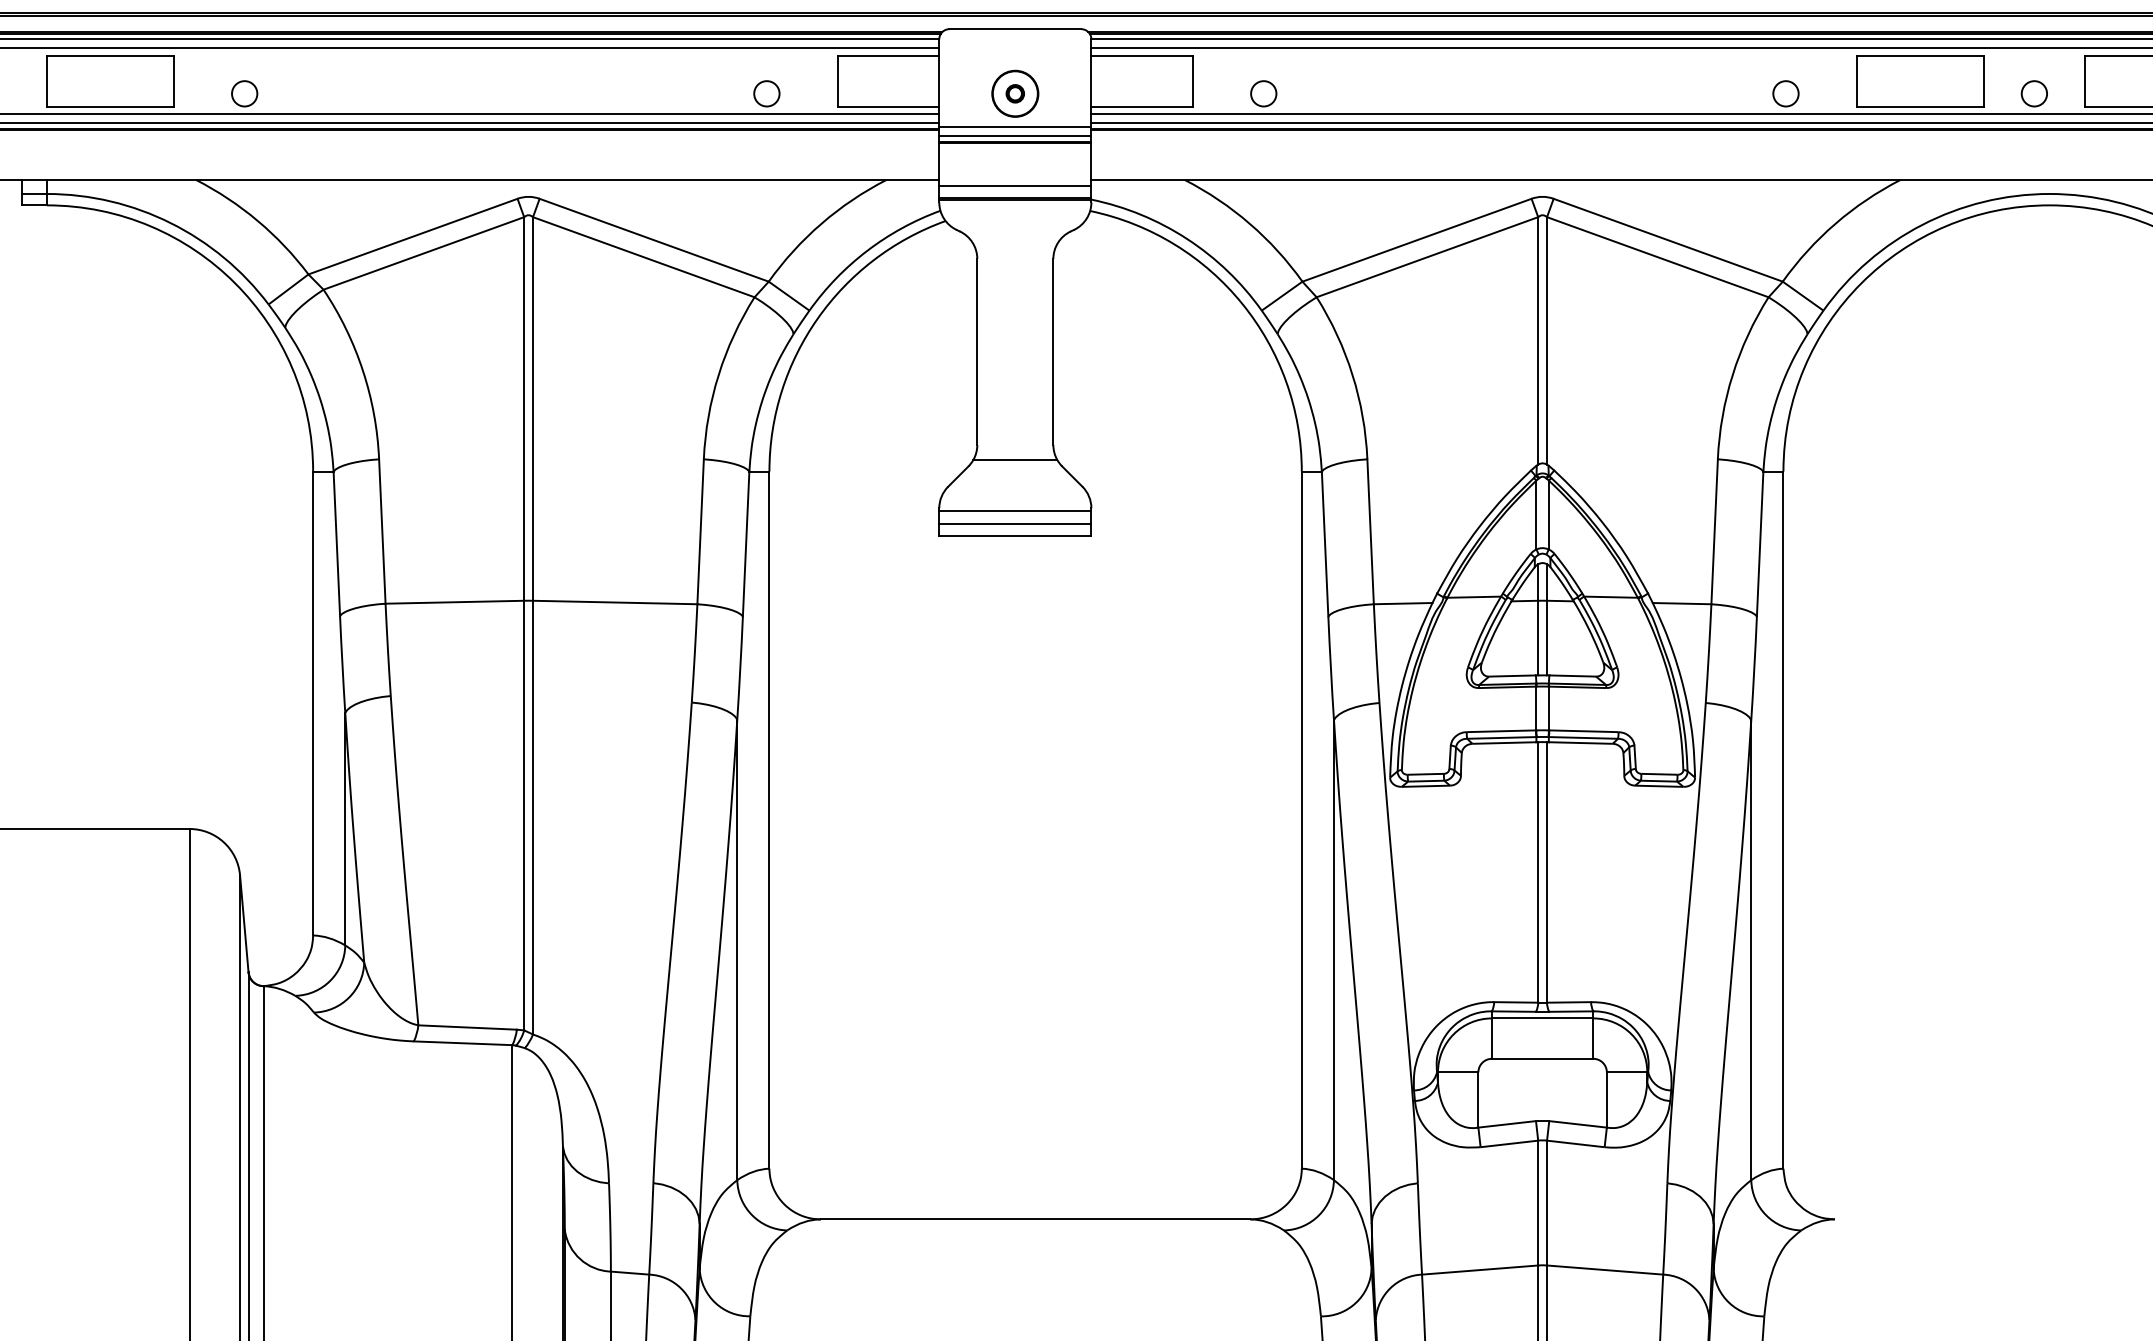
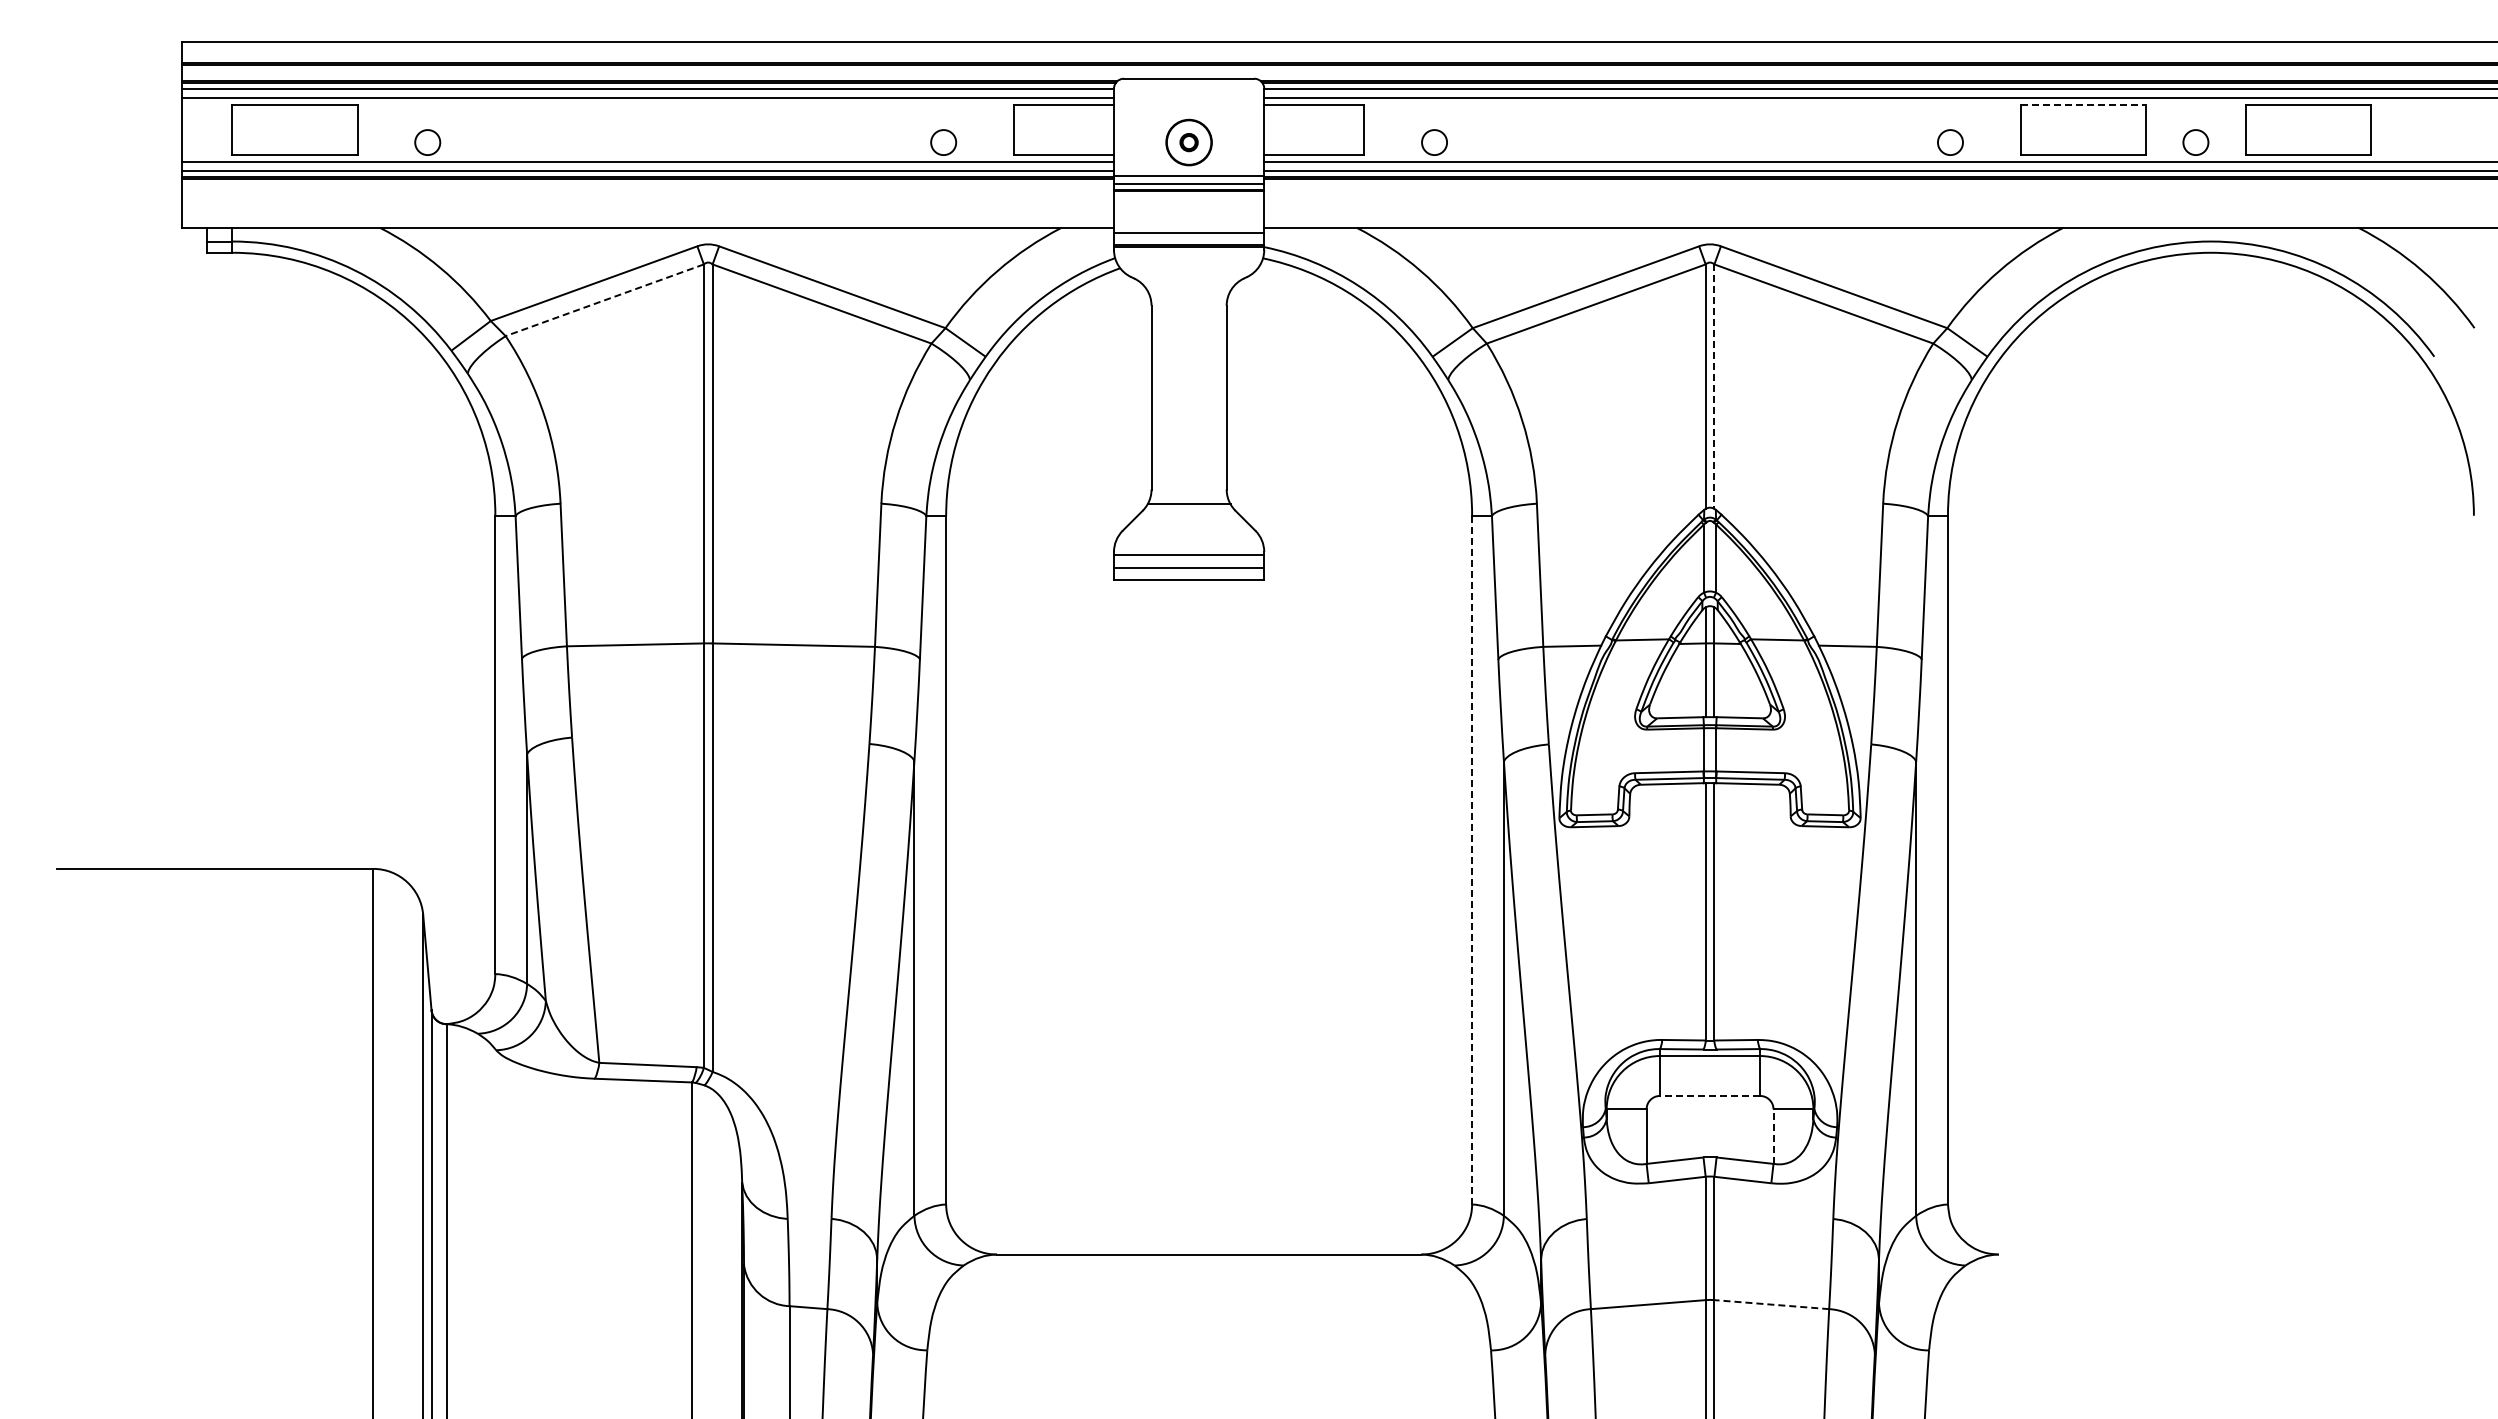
line: (1920, 56) -> (2083, 105), solid -> dashed
line: (423, 253) -> (604, 300), solid -> dashed
line: (1547, 341) -> (1714, 387), solid -> dashed
line: (1302, 820) -> (1472, 860), solid -> dashed
line: (1542, 1058) -> (1709, 1095), solid -> dashed
line: (1606, 1099) -> (1773, 1136), solid -> dashed
line: (1604, 1269) -> (1771, 1304), solid -> dashed

